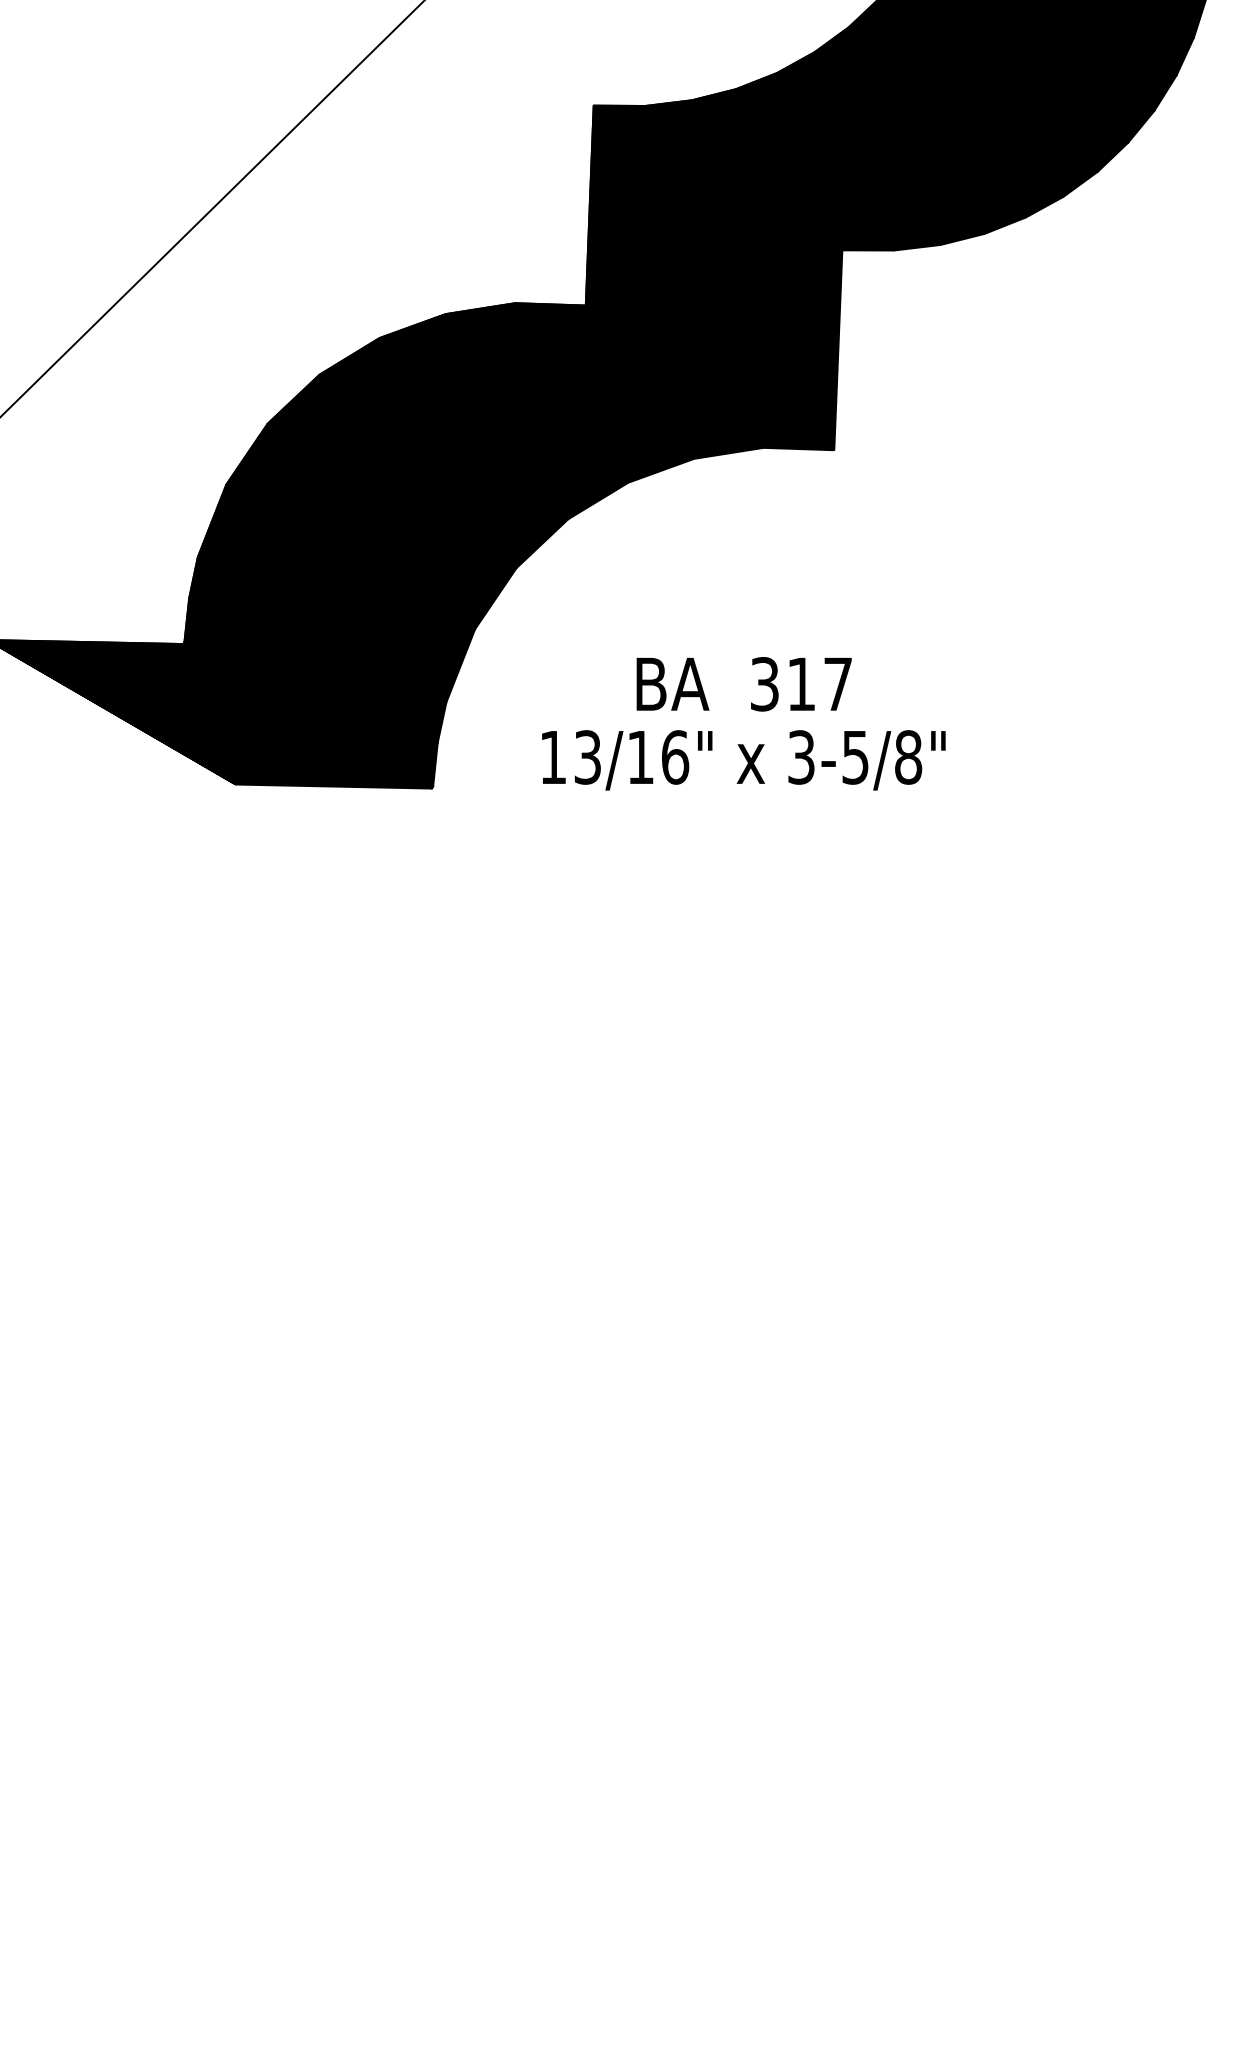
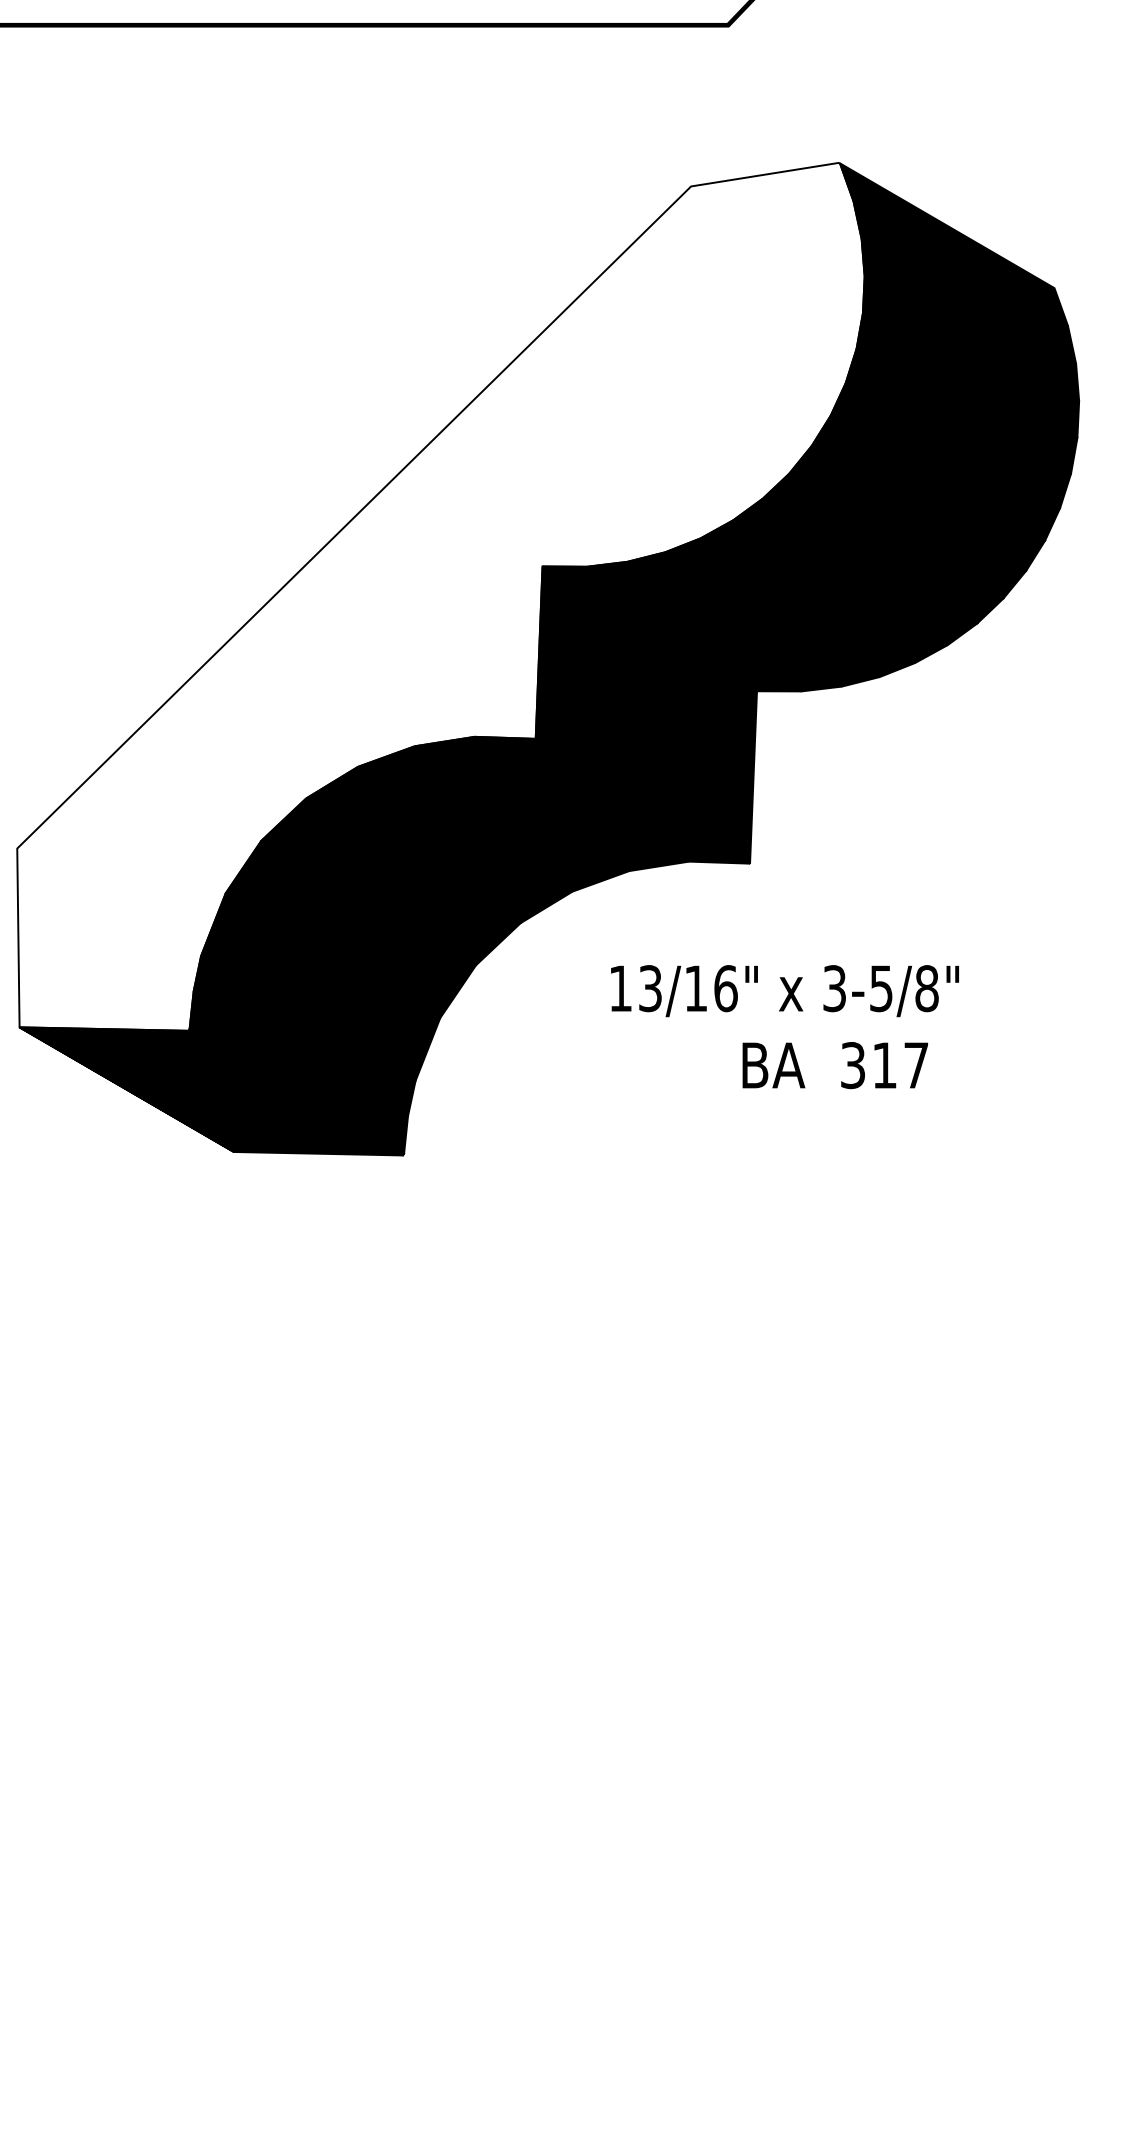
text: (743, 684) -> (834, 1065), moved
text: (743, 760) -> (784, 991), moved

